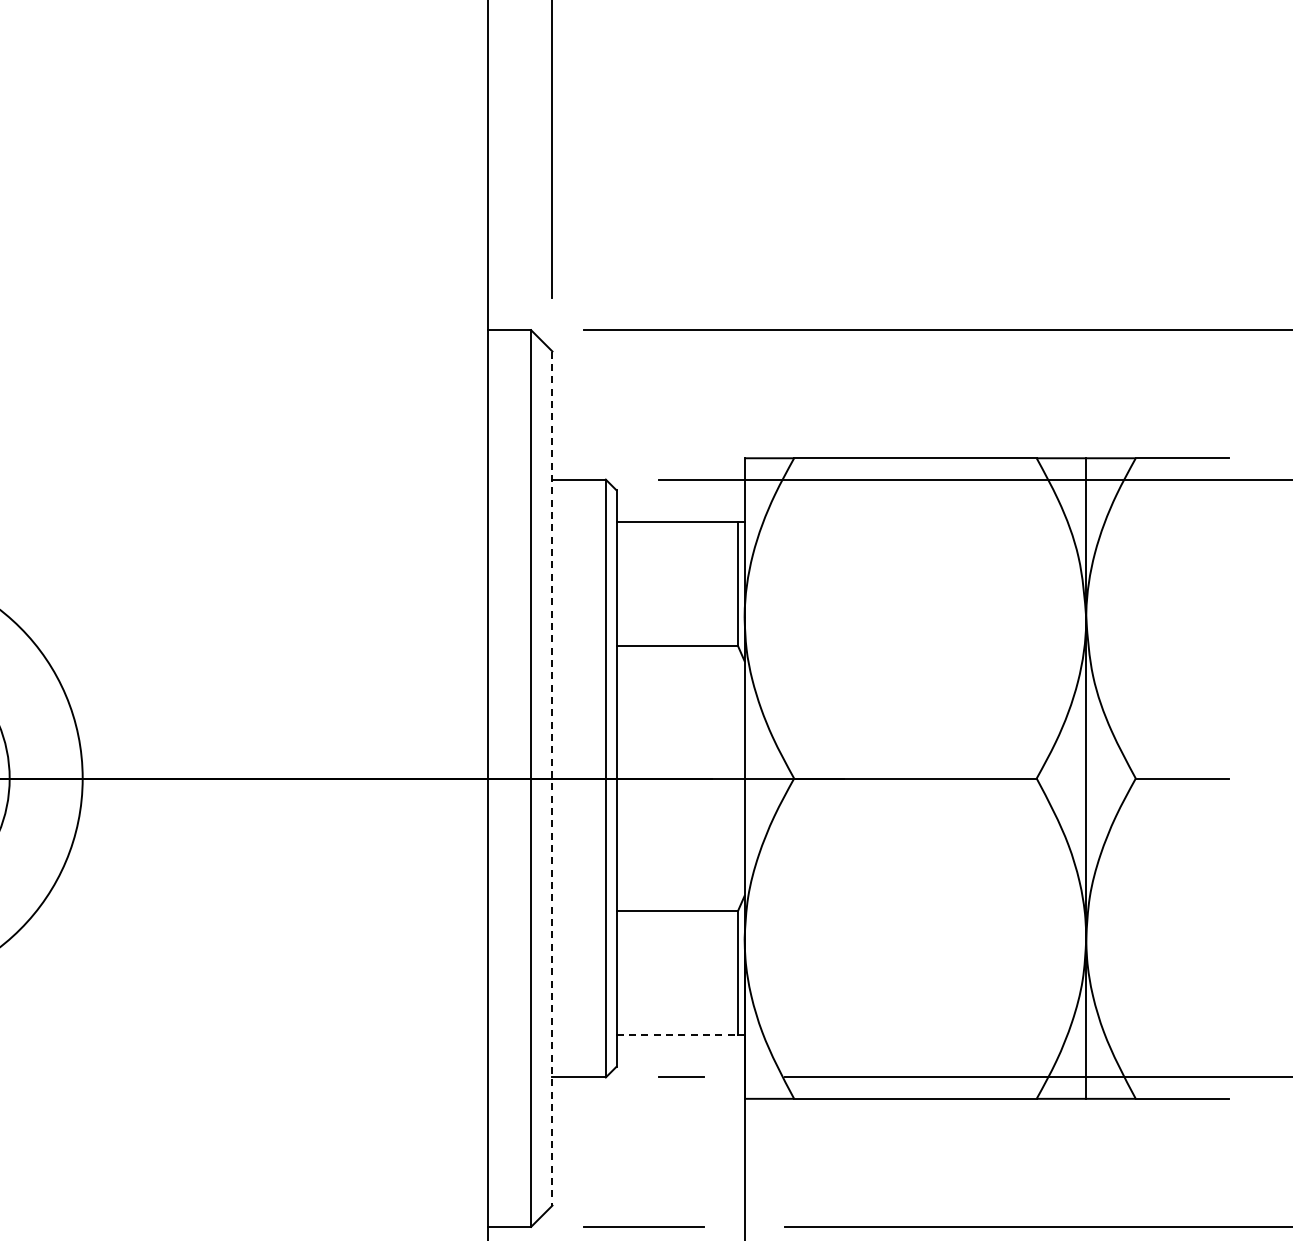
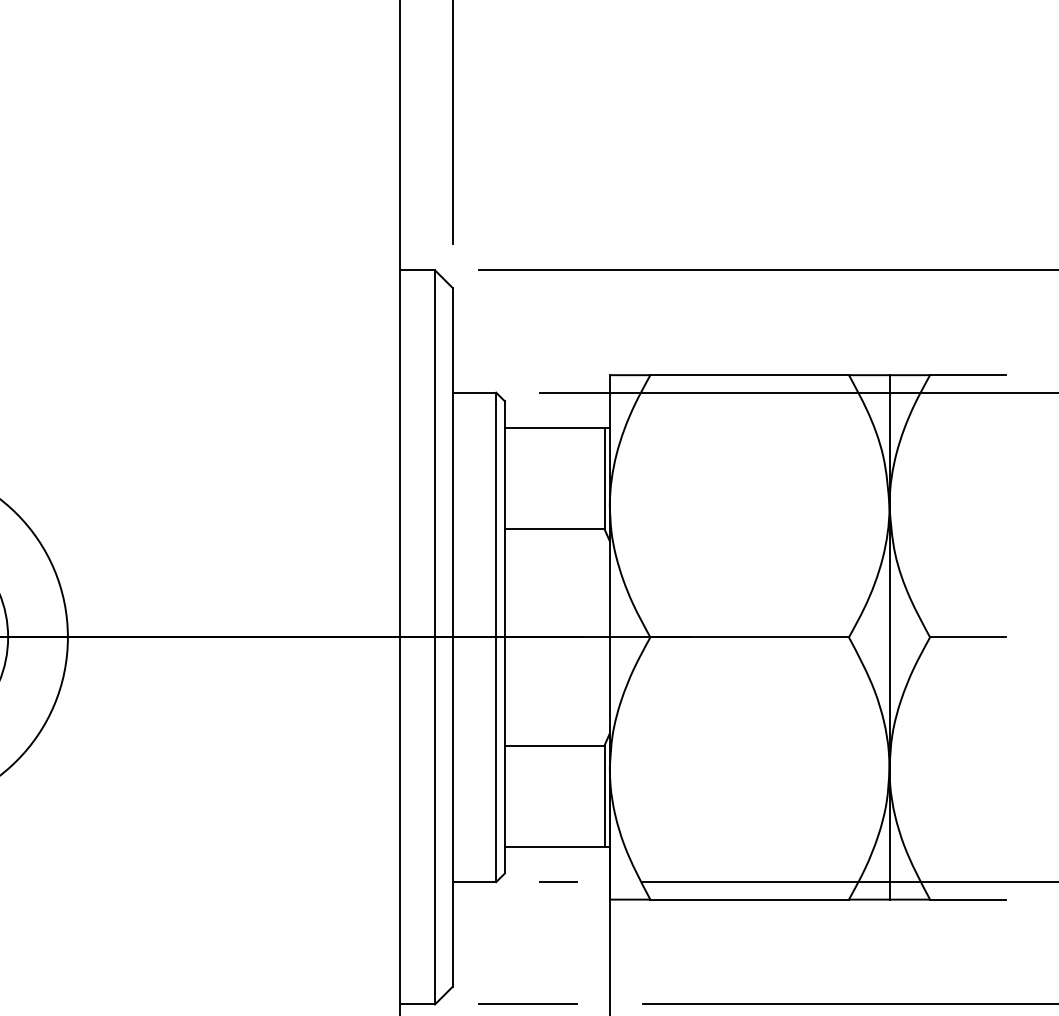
line: (552, 779) -> (452, 638), dashed -> solid
line: (677, 1034) -> (554, 846), dashed -> solid

